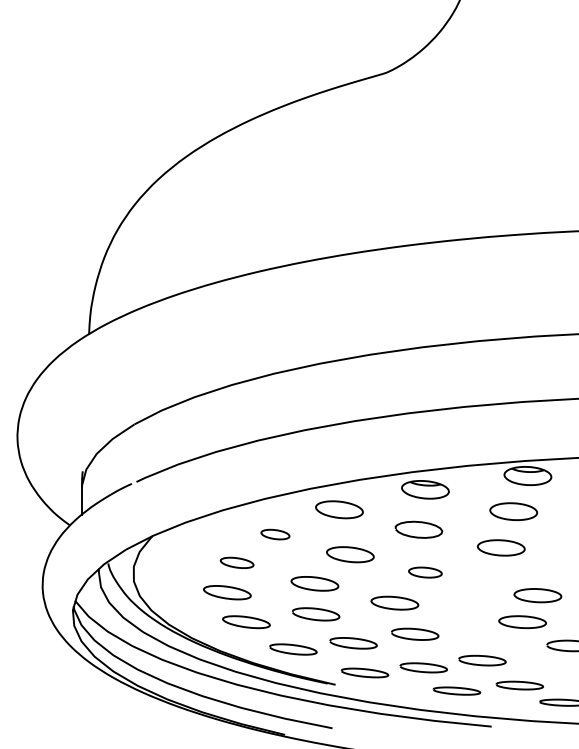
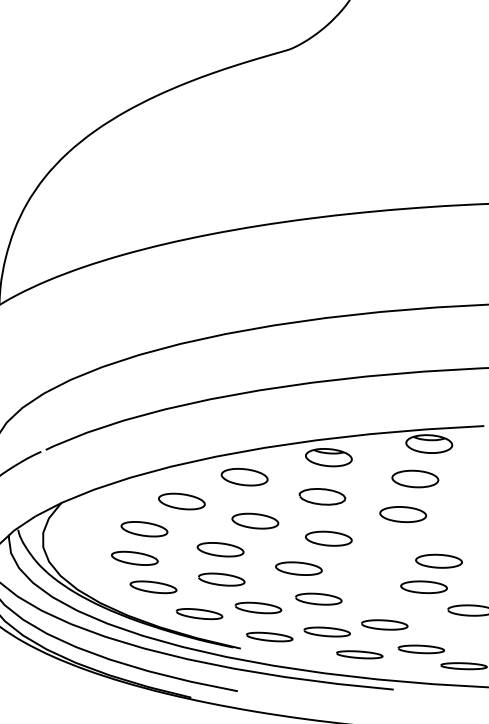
part: (275, 534) -> (181, 501), size x1.67
part: (236, 562) -> (143, 528), size x1.43
part: (425, 572) -> (328, 538), size x1.43

